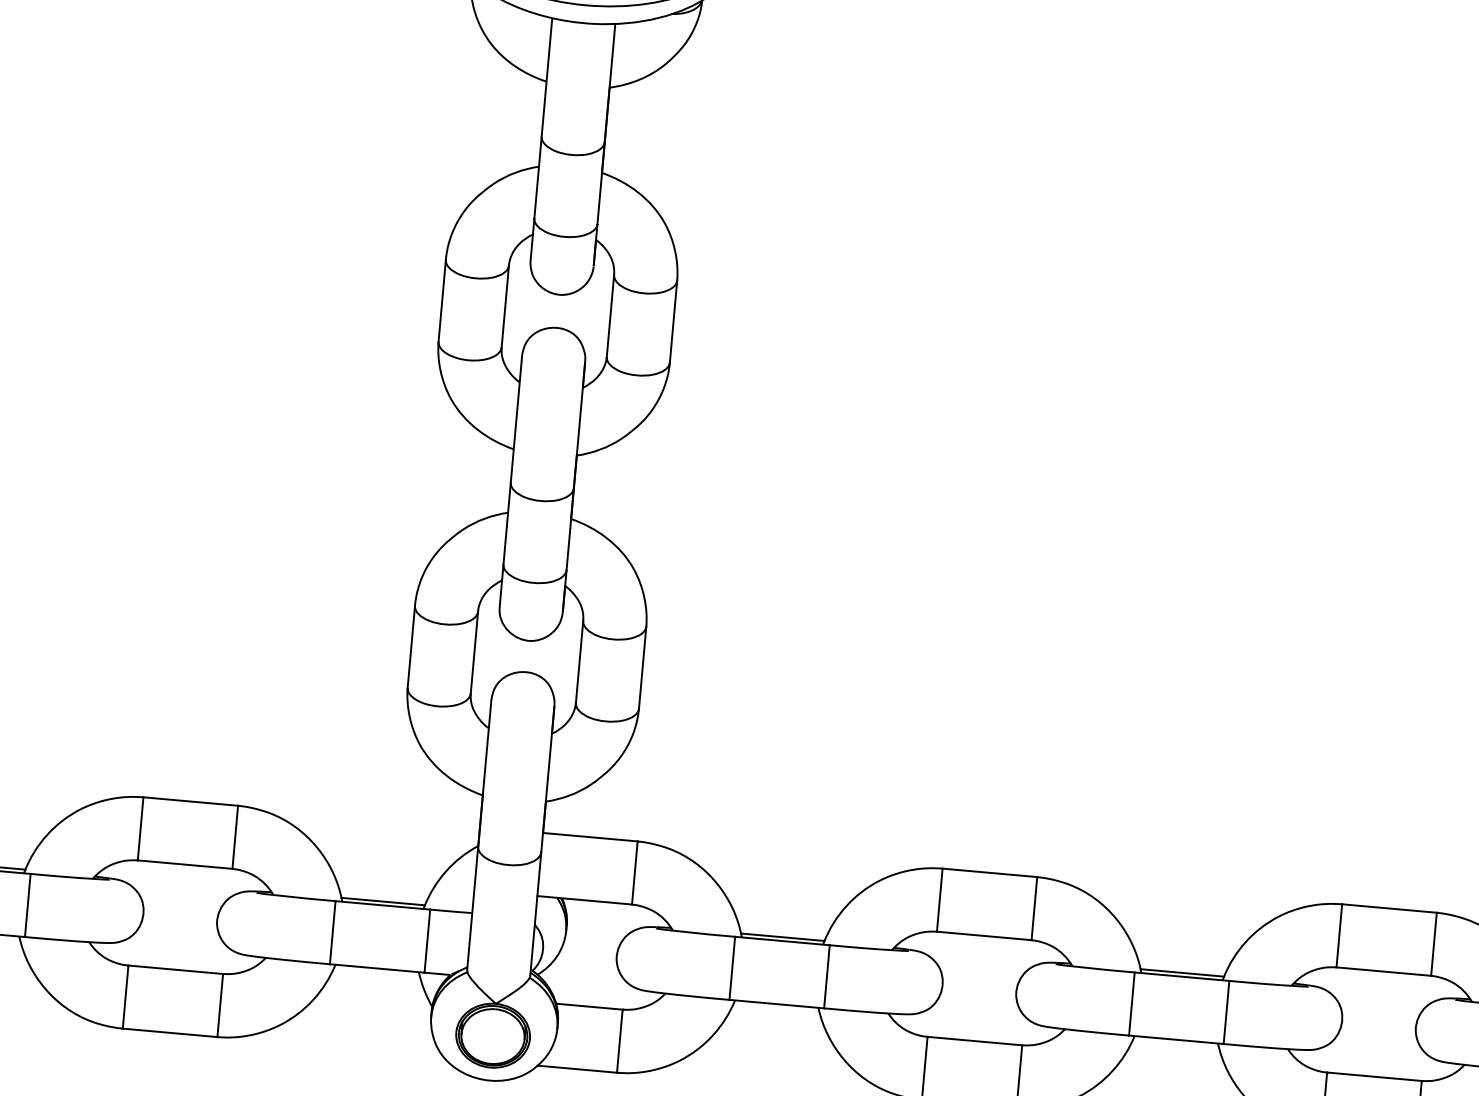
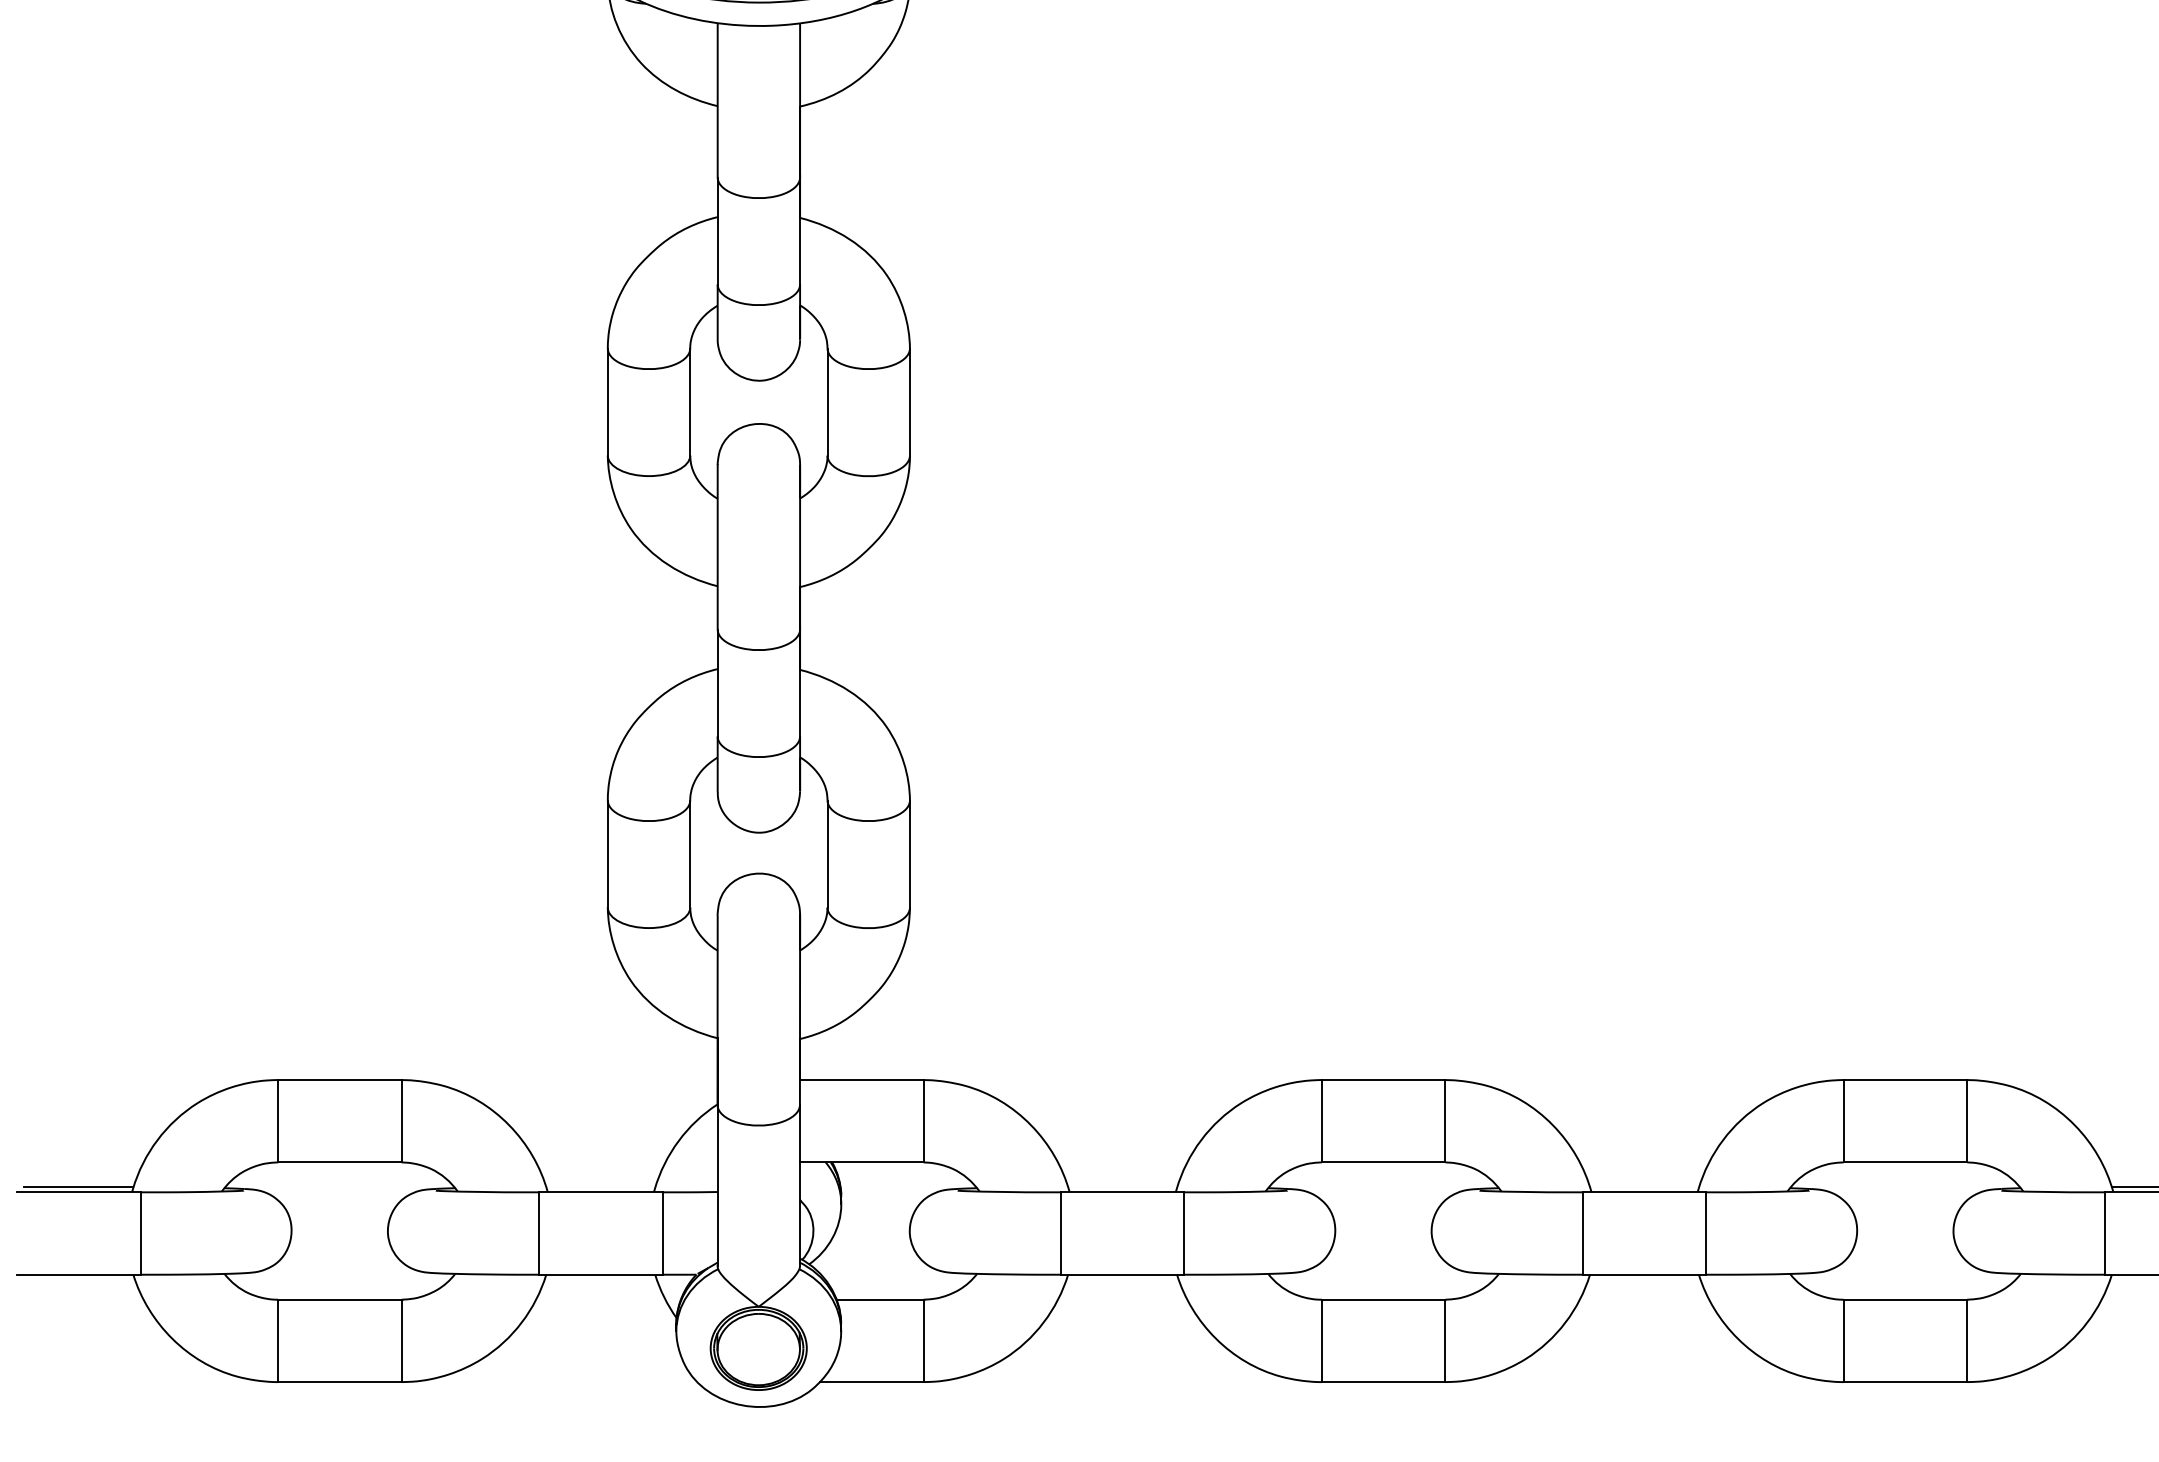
line: (382, 901) -> (600, 1187), removed
line: (782, 937) -> (1122, 1187), removed
line: (1182, 973) -> (1644, 1187), removed

